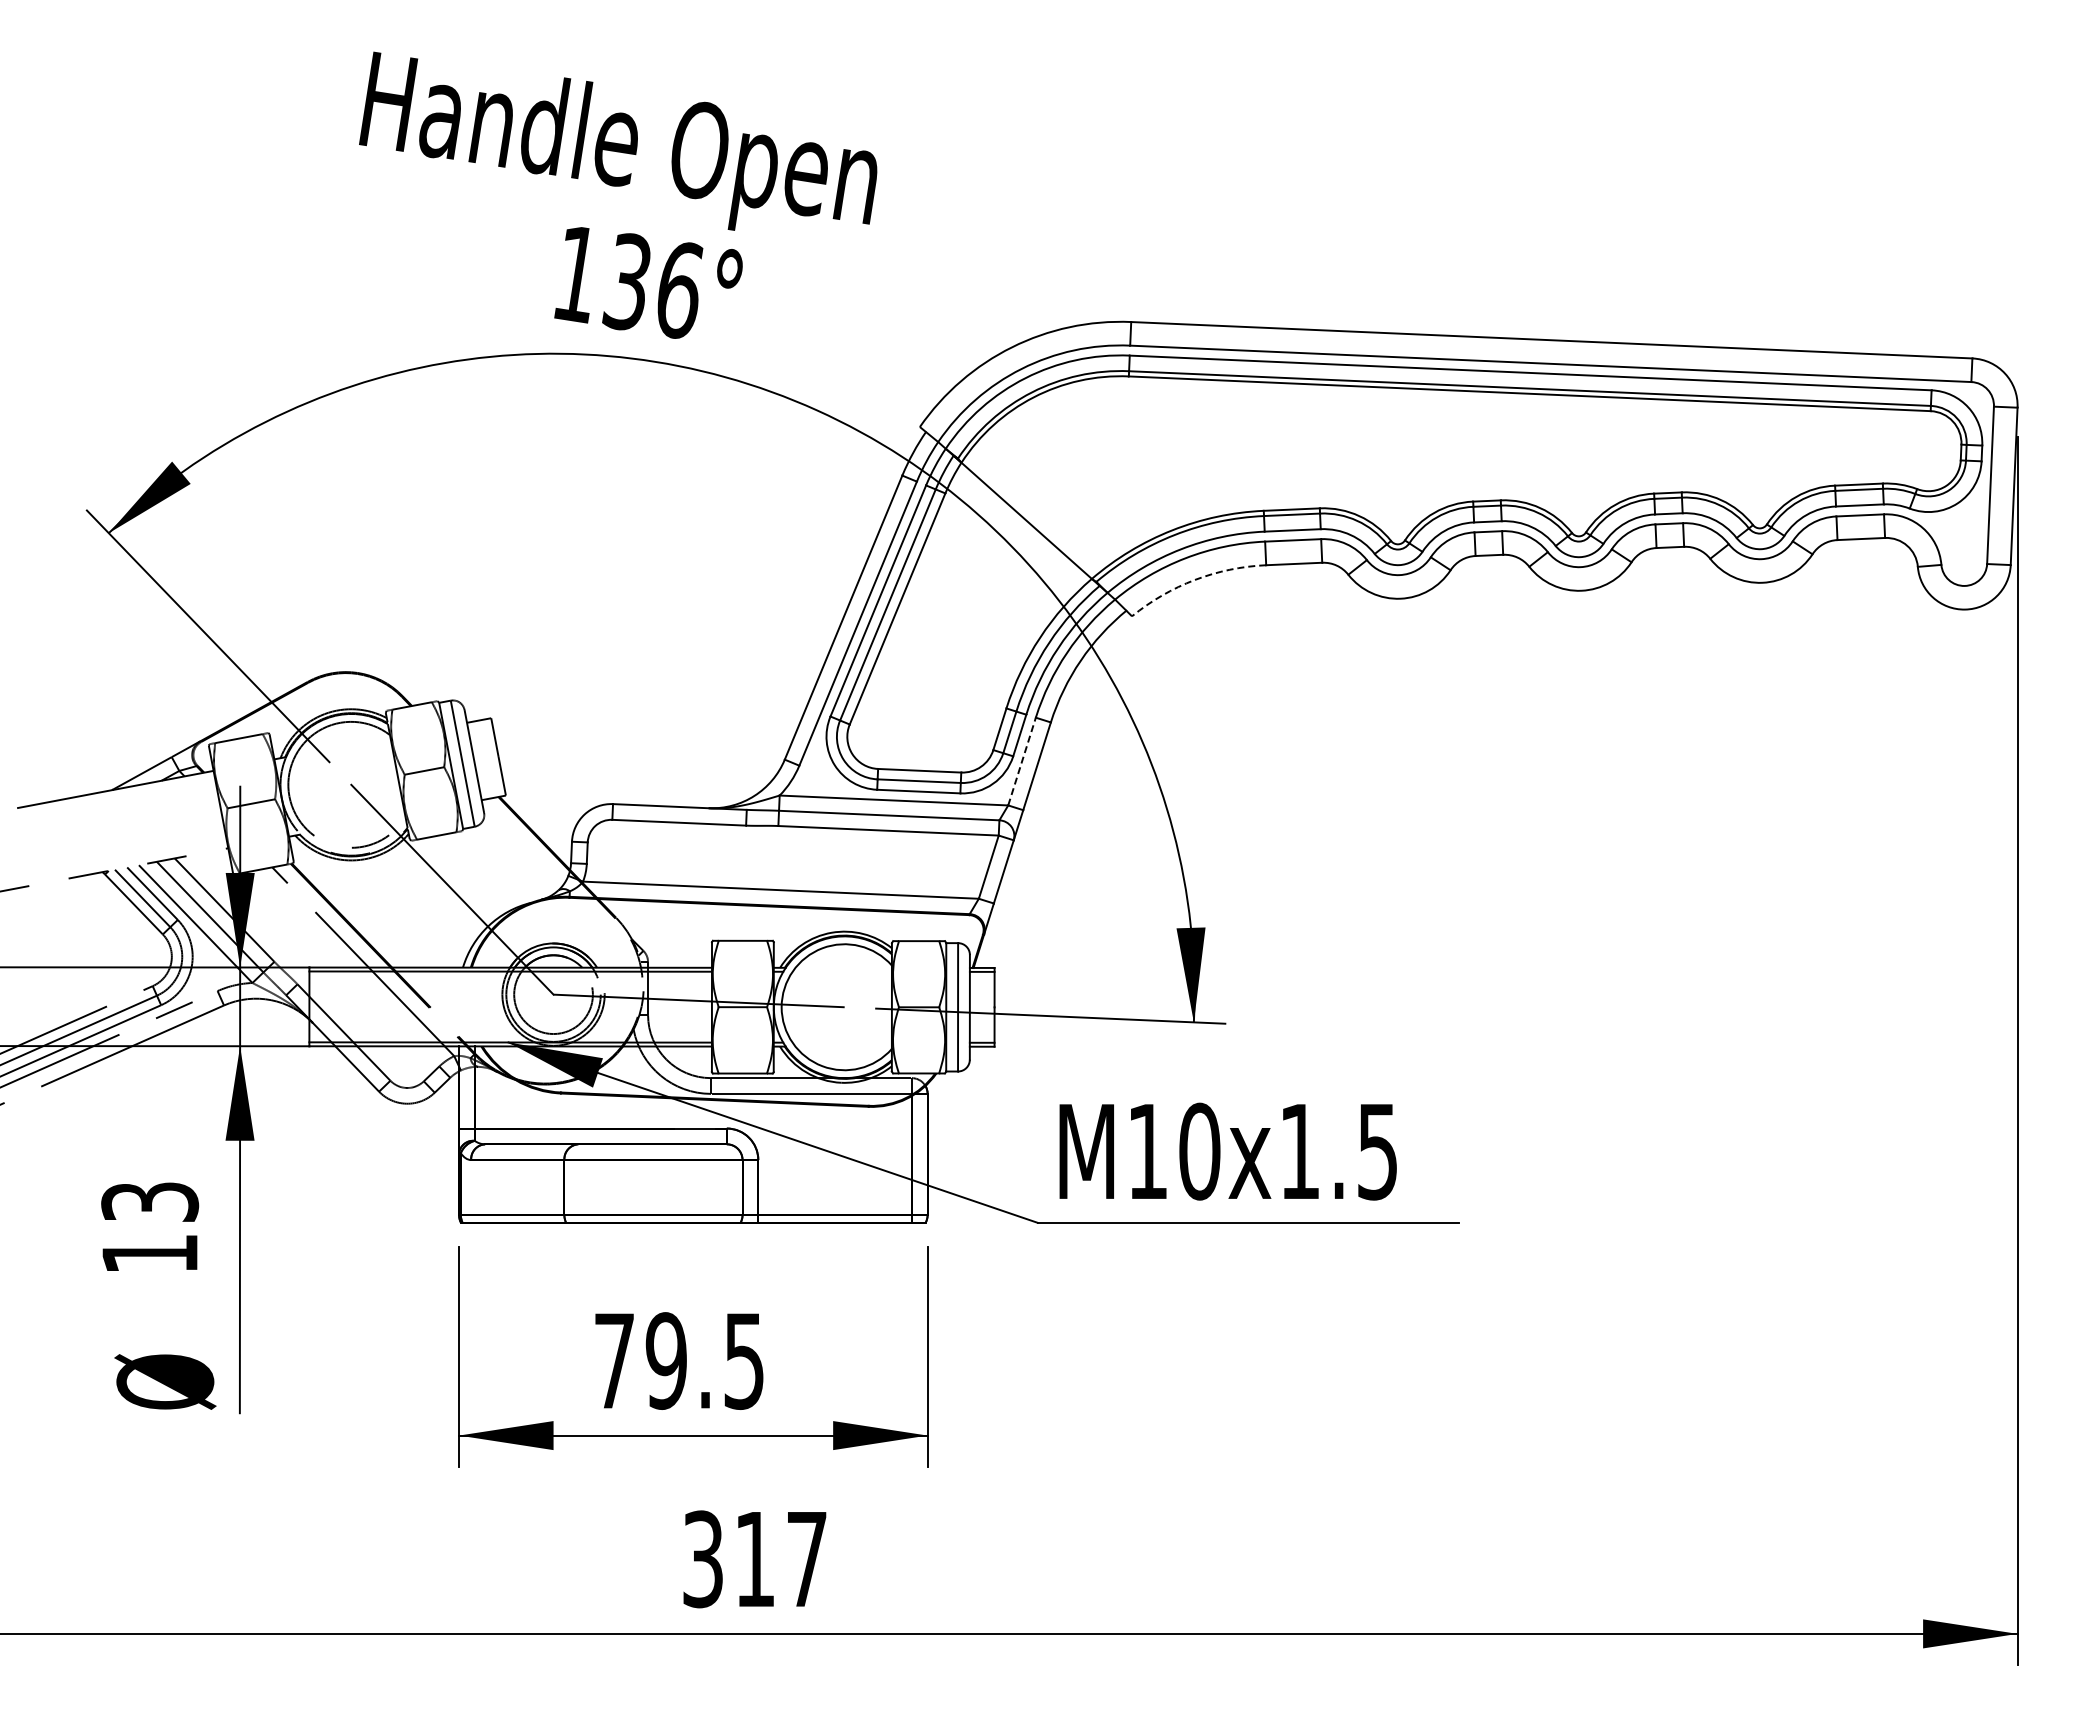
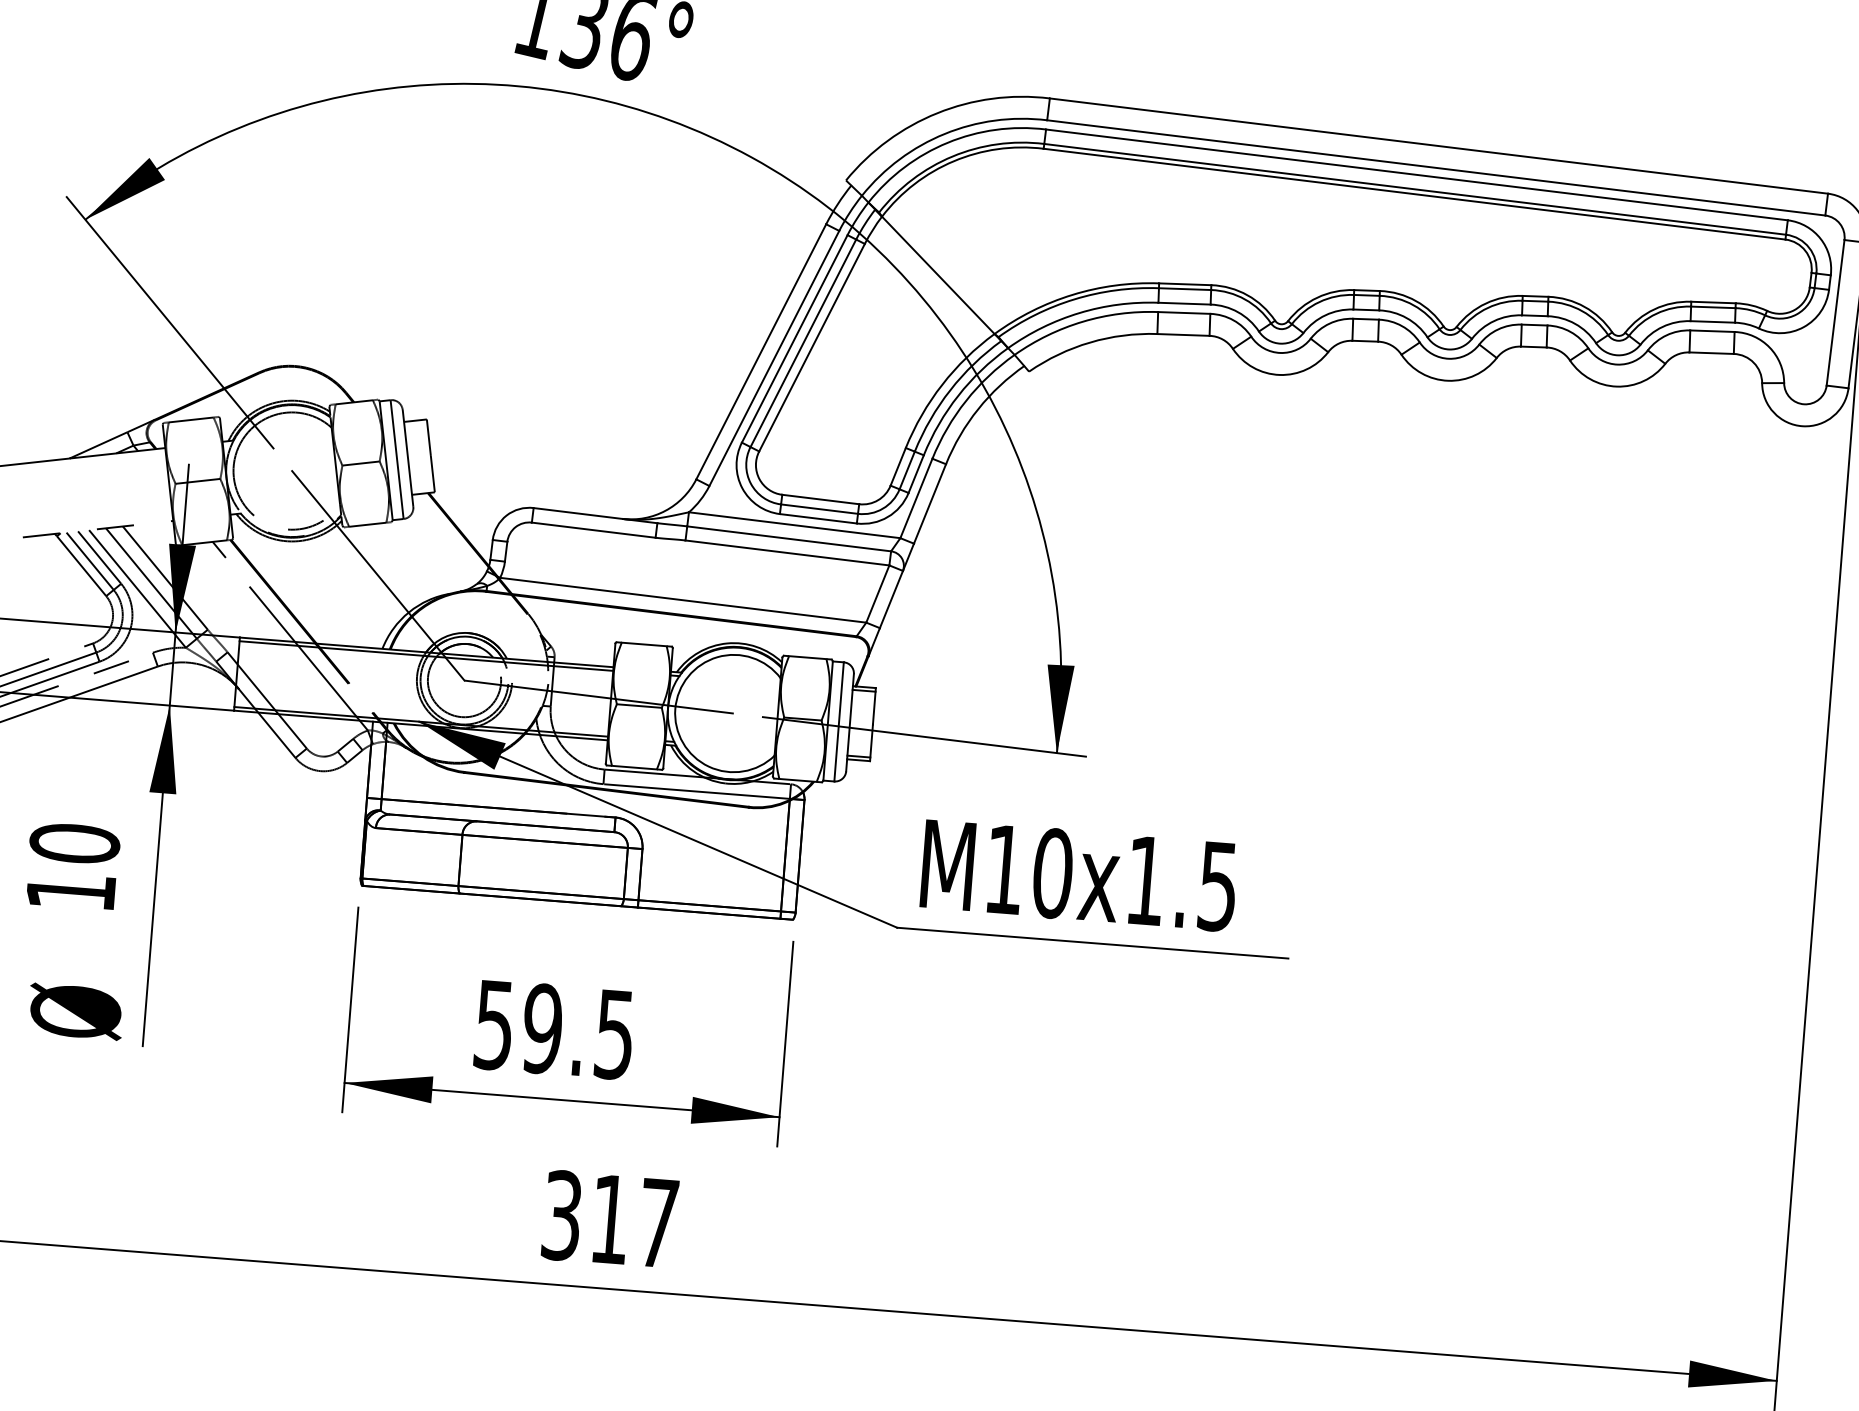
arc: (1194, 579) -> (1089, 342), dashed -> solid
line: (1022, 761) -> (916, 498), dashed -> solid
text: (150, 1201) -> (75, 843), 13 -> 10
text: (614, 1361) -> (494, 1025), 79.5 -> 59.5

